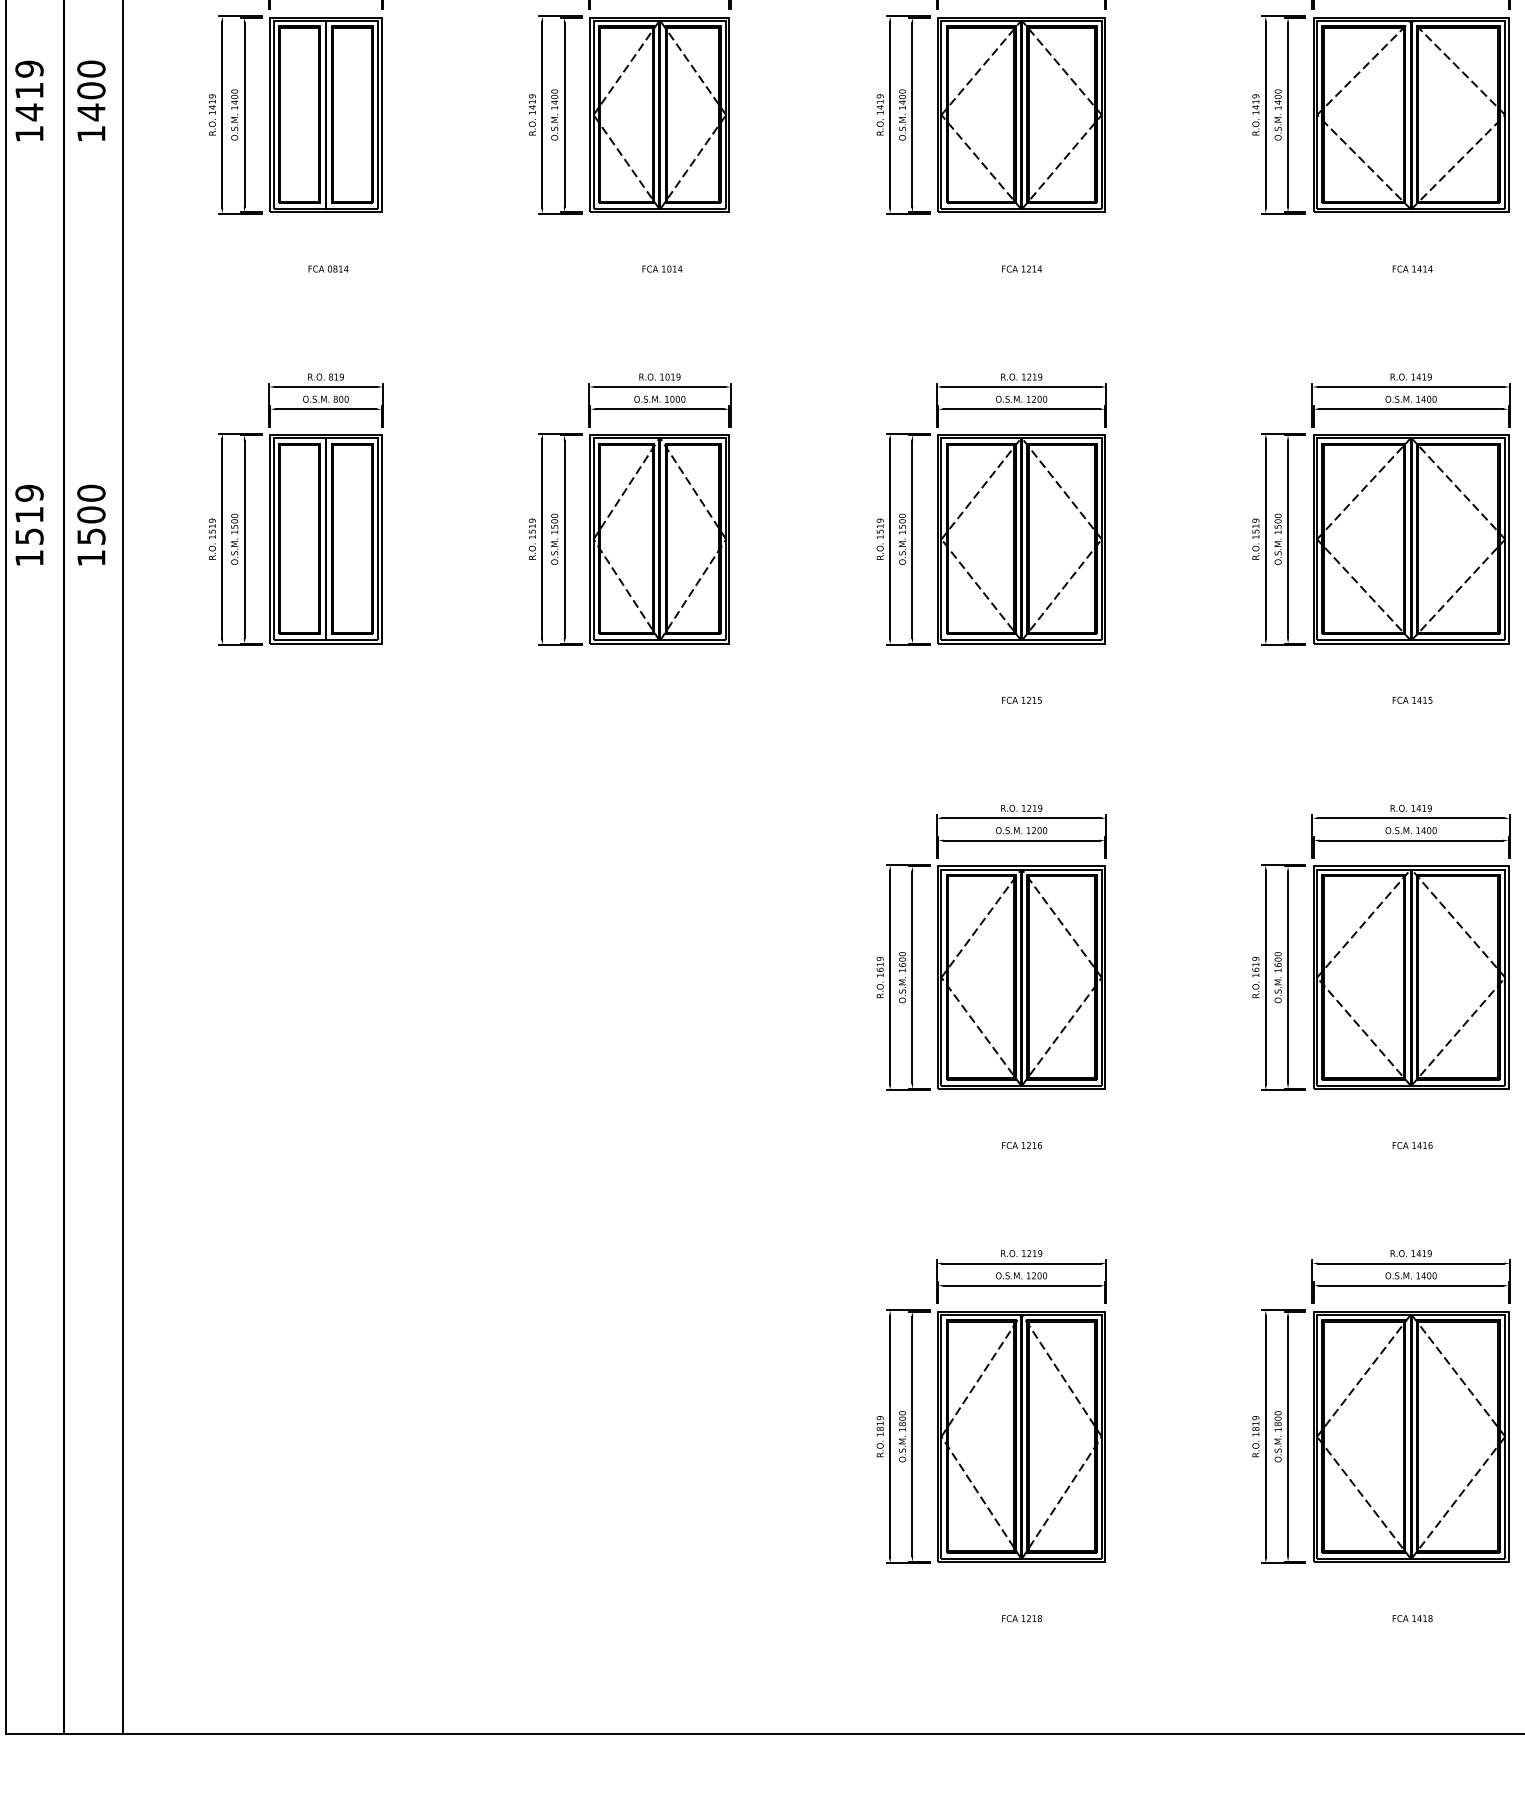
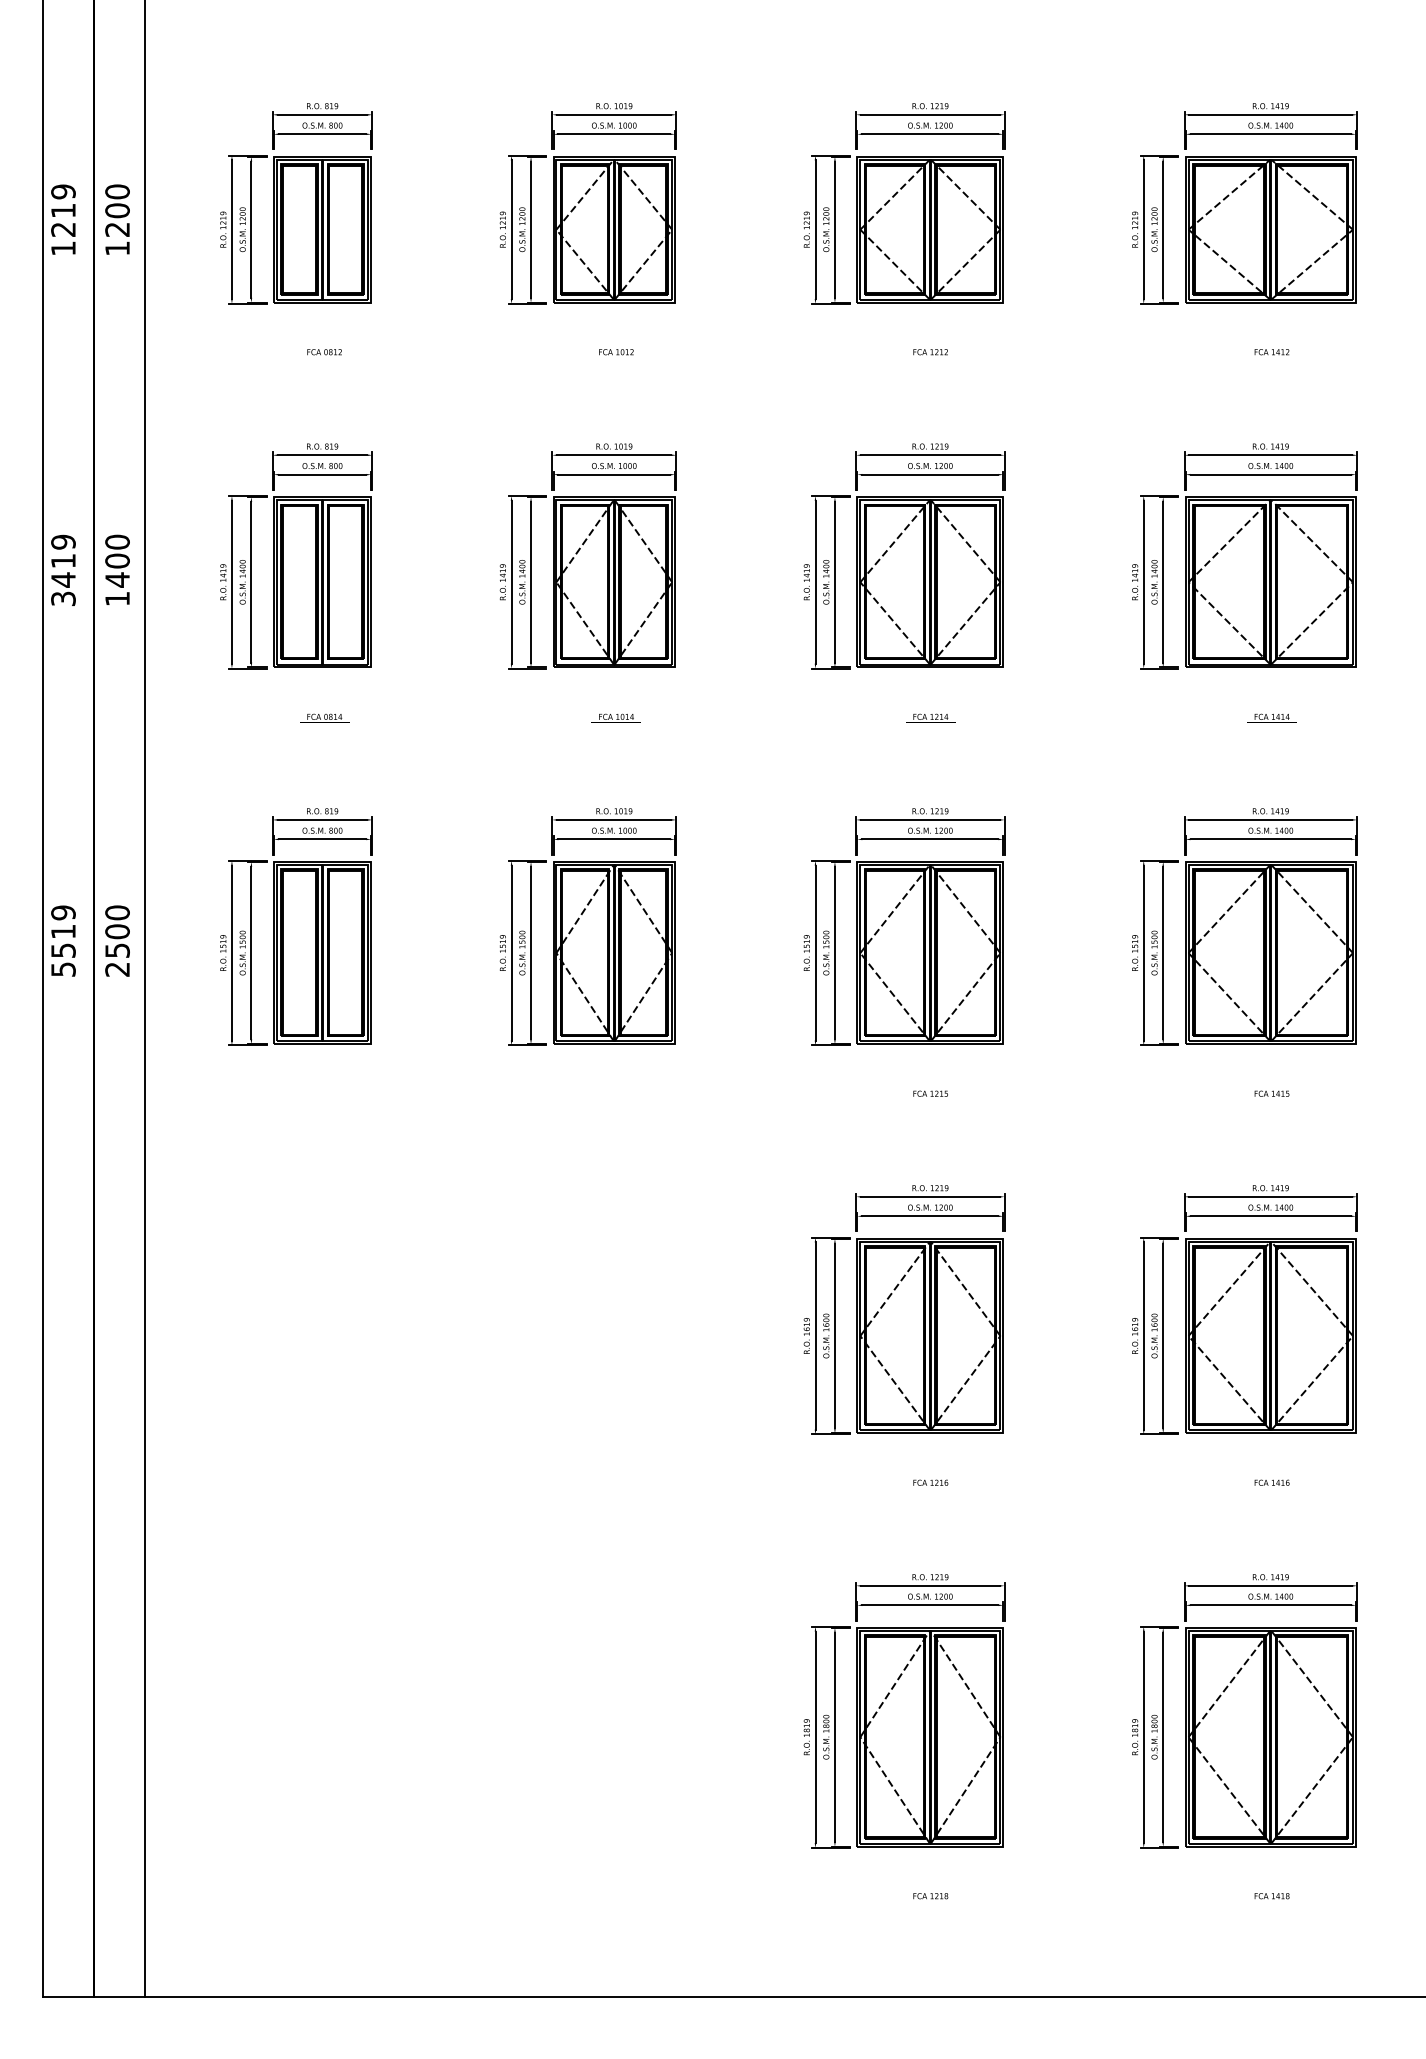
text: (29, 133) -> (63, 598), 1419 -> 3419
text: (29, 558) -> (63, 969), 1519 -> 5519
text: (91, 558) -> (117, 969), 1500 -> 2500

